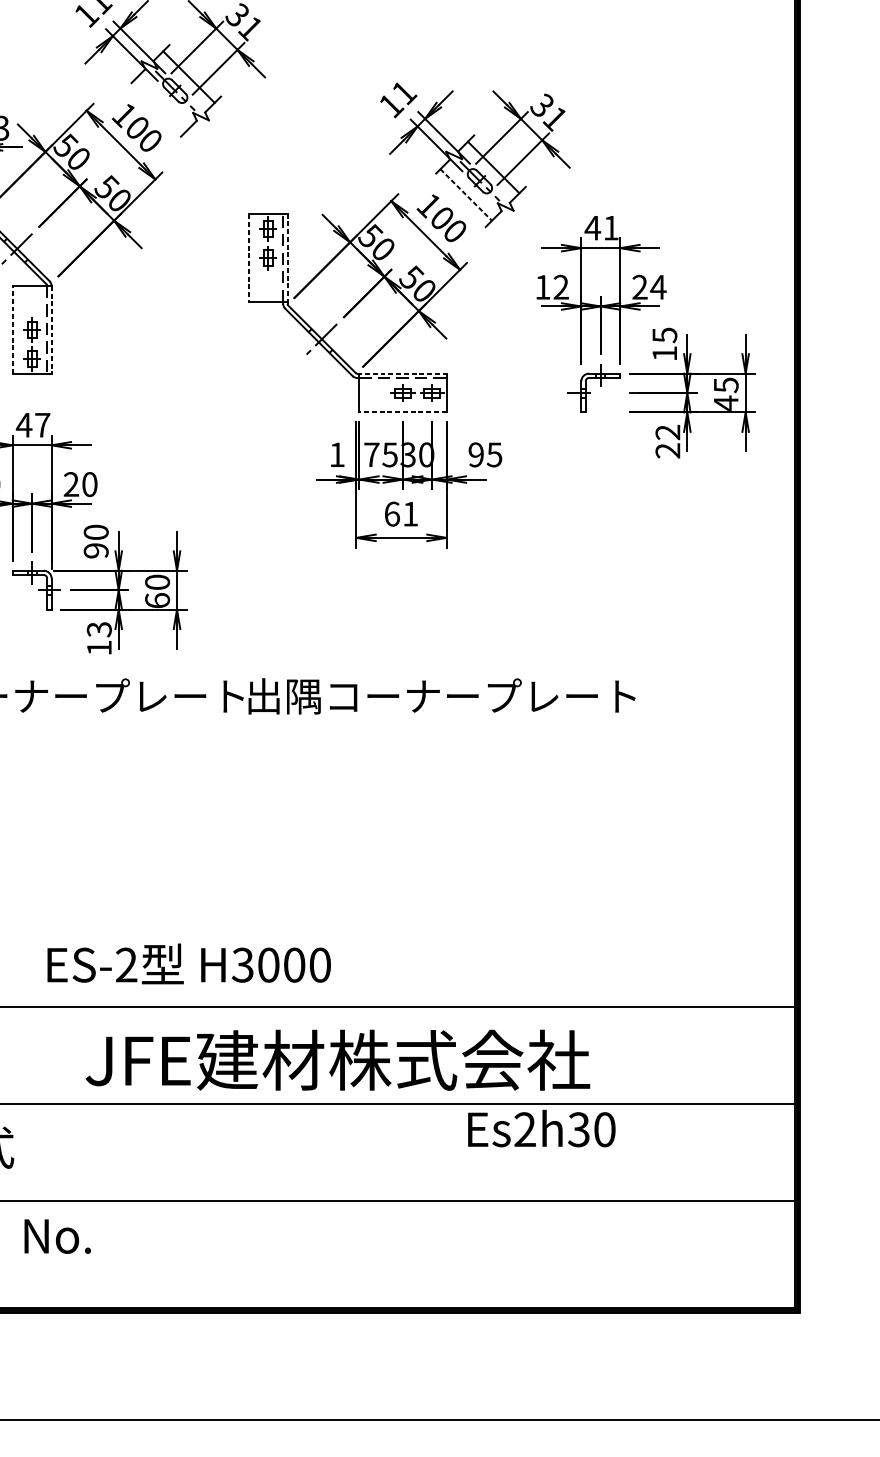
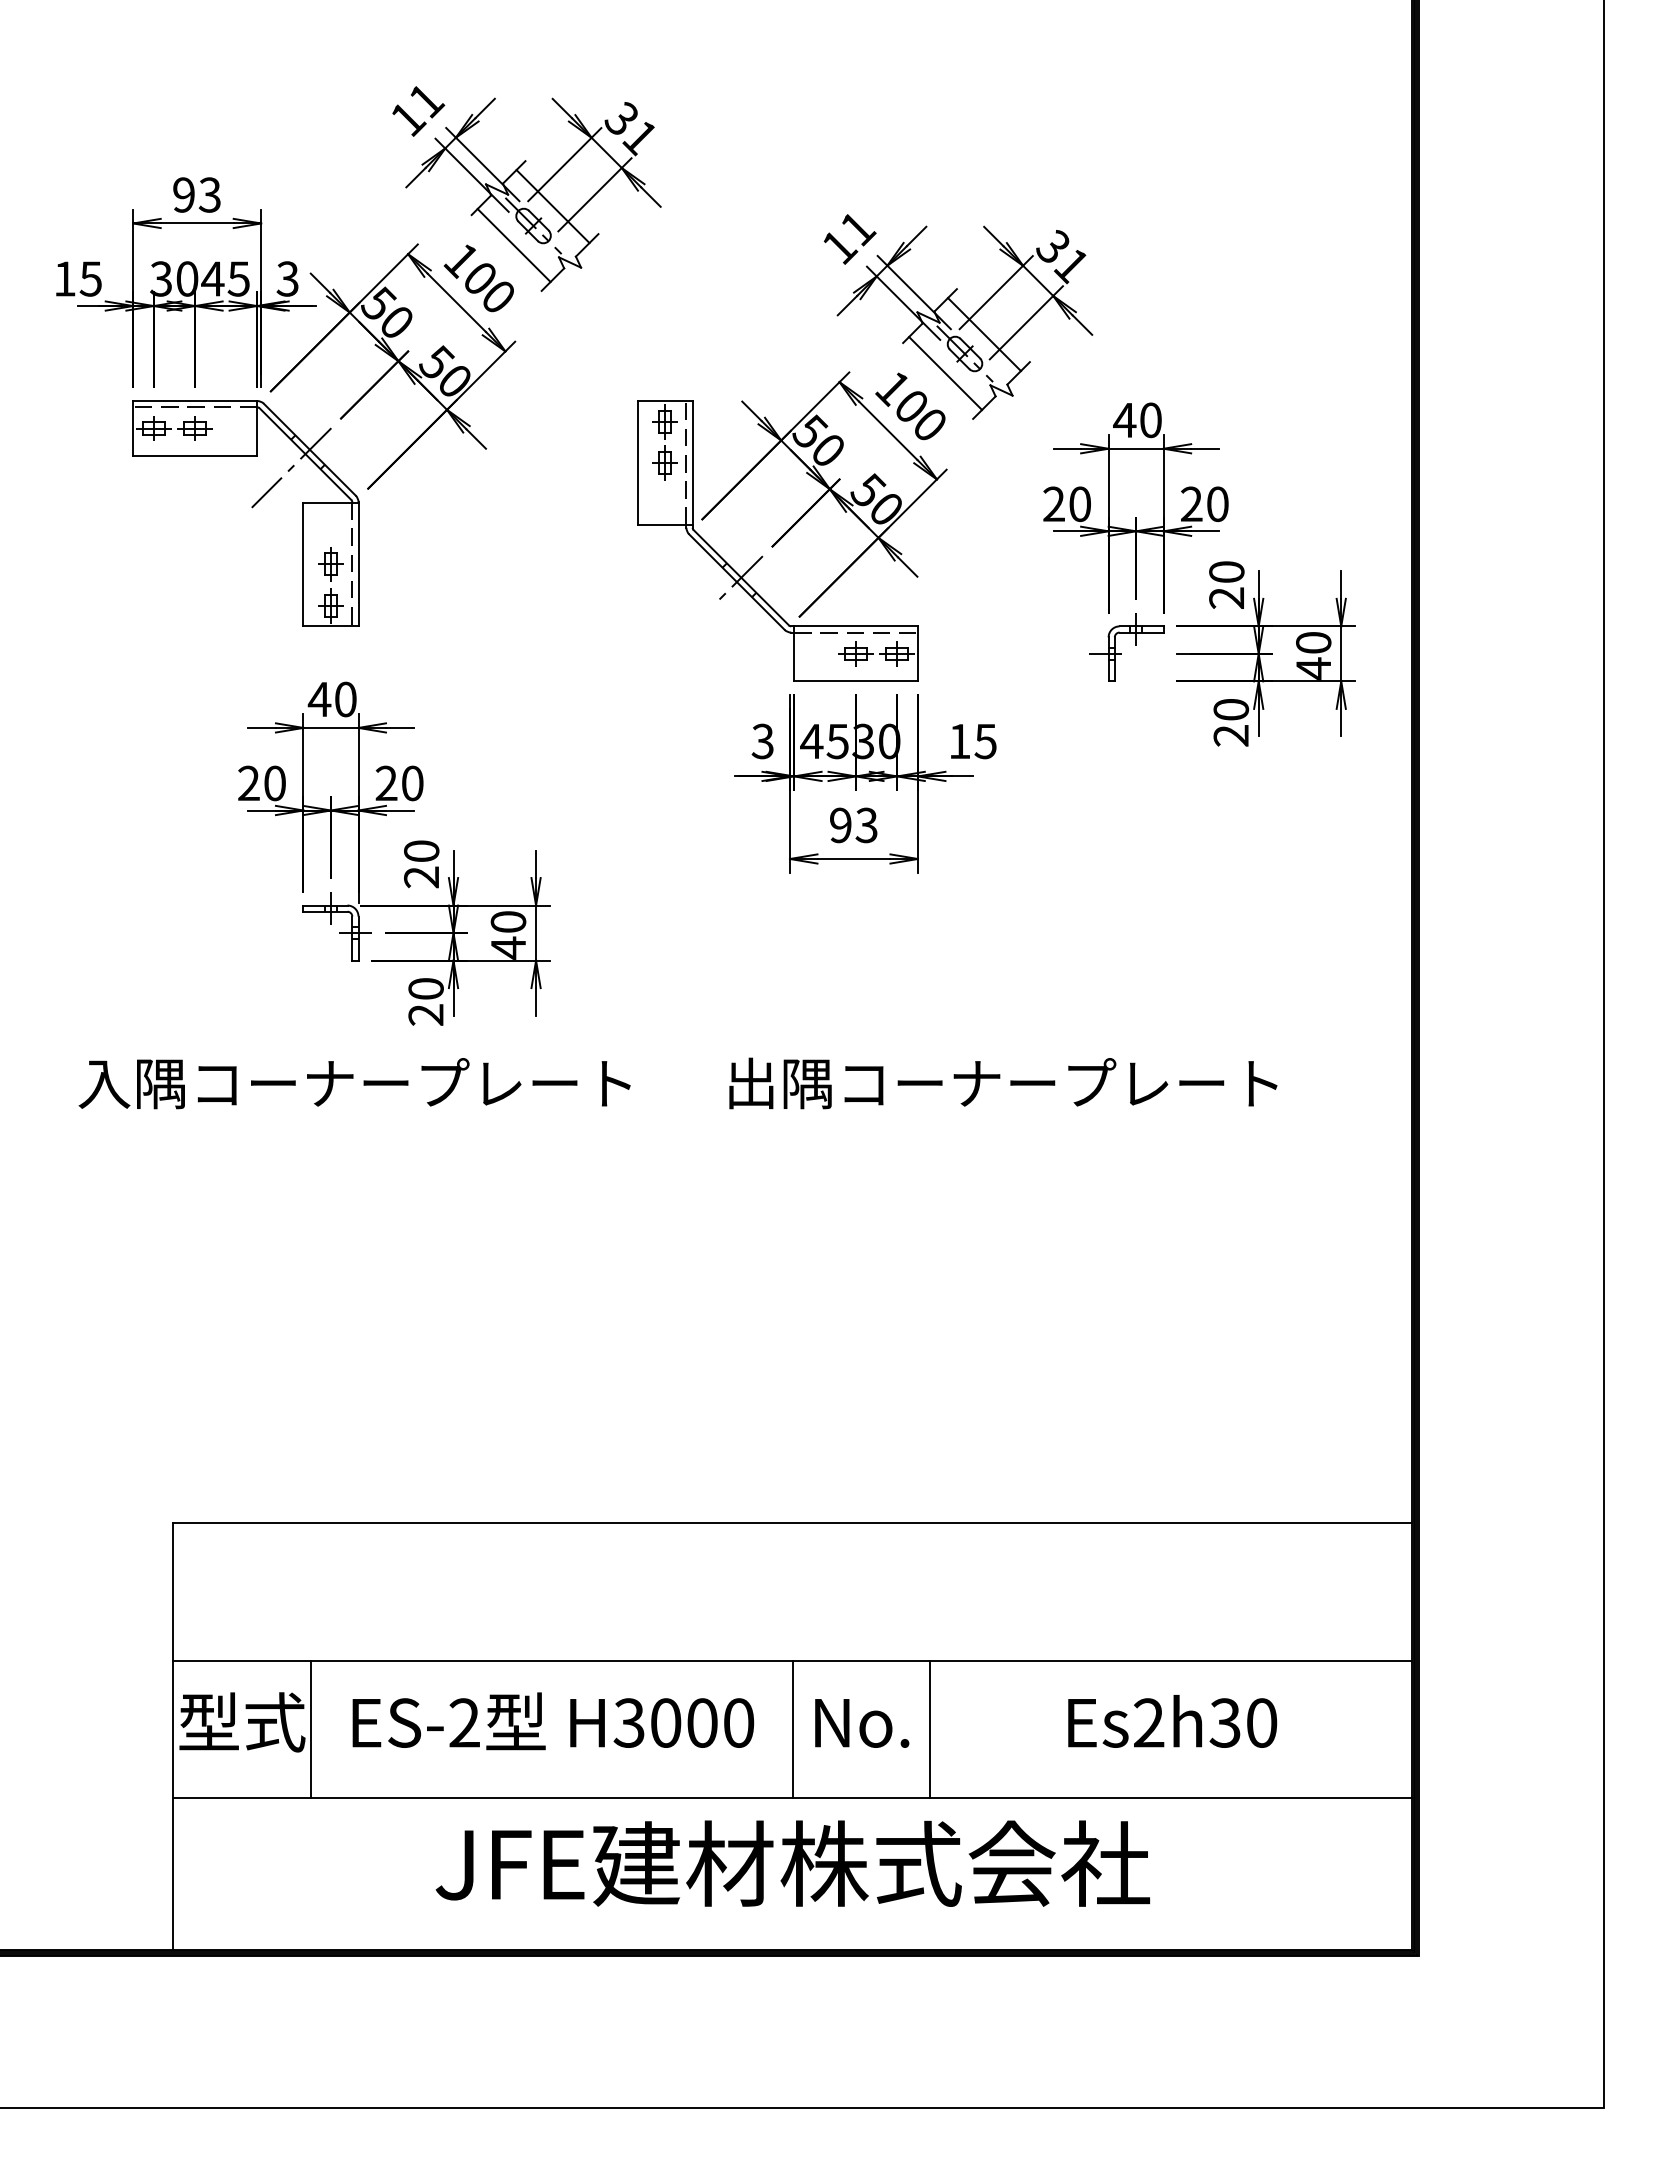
line: (161, 104) -> (513, 245), added
line: (466, 195) -> (945, 373), dashed -> solid
text: (610, 228) -> (1150, 420), 41 -> 40
line: (248, 258) -> (637, 463), dashed -> solid
line: (287, 258) -> (692, 463), dashed -> solid
text: (551, 287) -> (1066, 504), 12 -> 20
text: (658, 287) -> (1217, 504), 24 -> 20
line: (12, 329) -> (303, 564), dashed -> solid
line: (51, 329) -> (358, 564), dashed -> solid
text: (664, 344) -> (1226, 584), 15 -> 20
line: (402, 373) -> (855, 626), dashed -> solid
text: (726, 385) -> (1313, 643), 45 -> 40
line: (403, 412) -> (856, 681), dashed -> solid
text: (42, 425) -> (345, 699), 47 -> 40
text: (668, 432) -> (1231, 709), 22 -> 20
text: (336, 454) -> (762, 741), 1 -> 3
text: (371, 454) -> (811, 741), 75 -> 45
text: (476, 454) -> (959, 741), 95 -> 15
text: (401, 514) -> (853, 825), 61 -> 93
text: (96, 550) -> (421, 877), 90 -> 20
text: (157, 600) -> (508, 947), 60 -> 40
text: (98, 638) -> (425, 1001), 13 -> 20
text: (442, 696) -> (1003, 1083), moved
text: (189, 964) -> (553, 1721), moved
text: (337, 1060) -> (792, 1863), moved
text: (541, 1128) -> (1172, 1721), moved
line: (17, 1152) -> (310, 1729), added
line: (358, 1152) -> (792, 1729), added
line: (455, 1152) -> (930, 1729), added
text: (57, 1236) -> (862, 1723), moved

